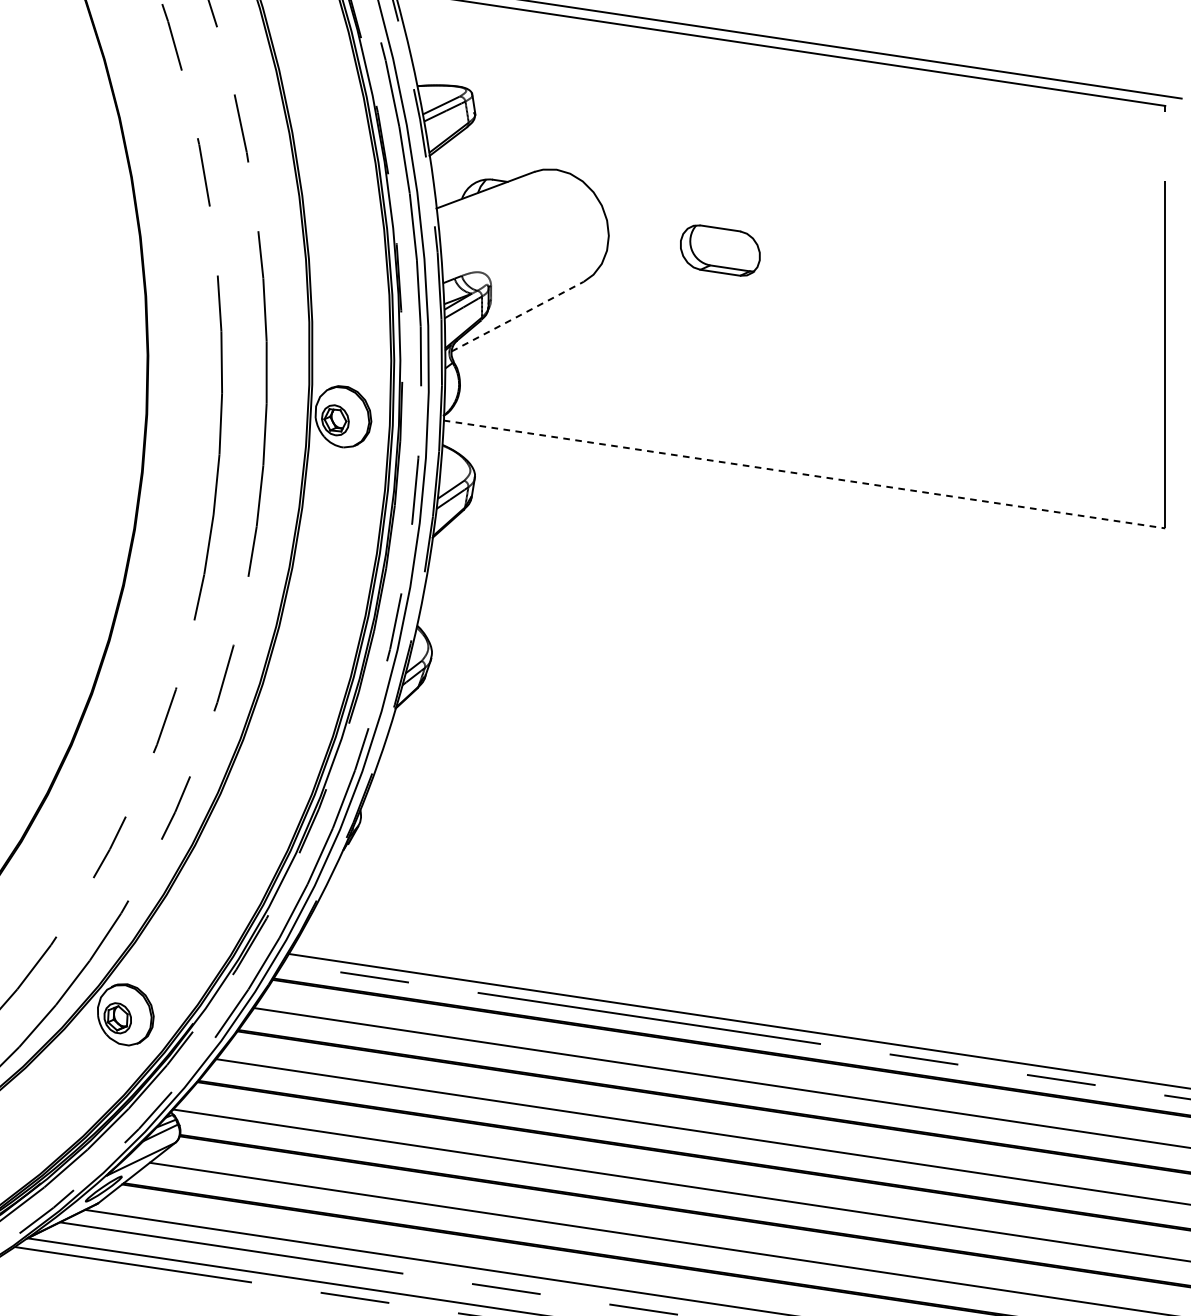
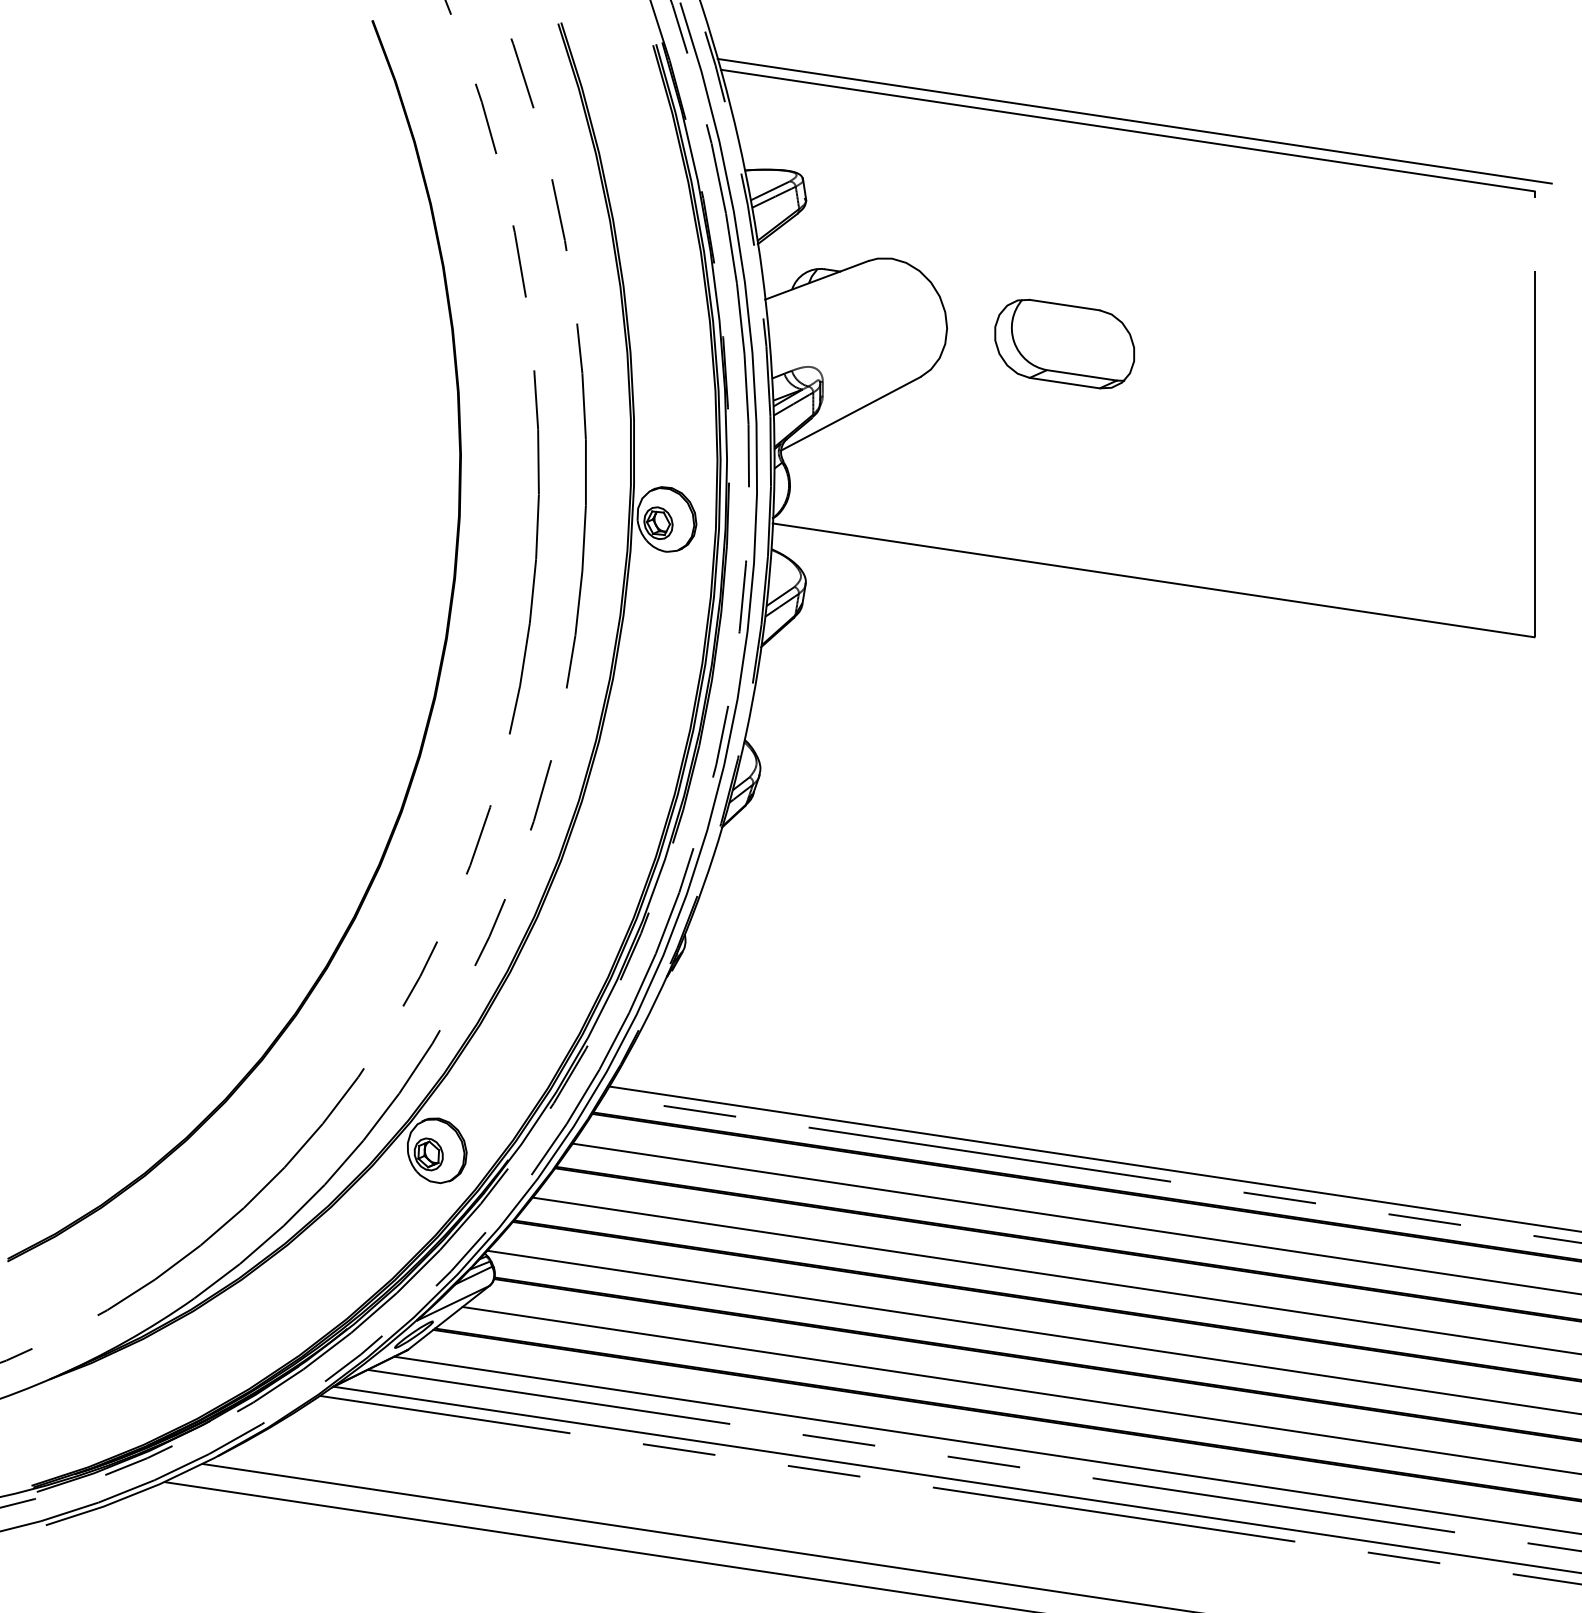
part: (720, 250) -> (1064, 343), size x1.67
line: (517, 316) -> (850, 413), dashed -> solid
line: (805, 474) -> (1154, 580), dashed -> solid

